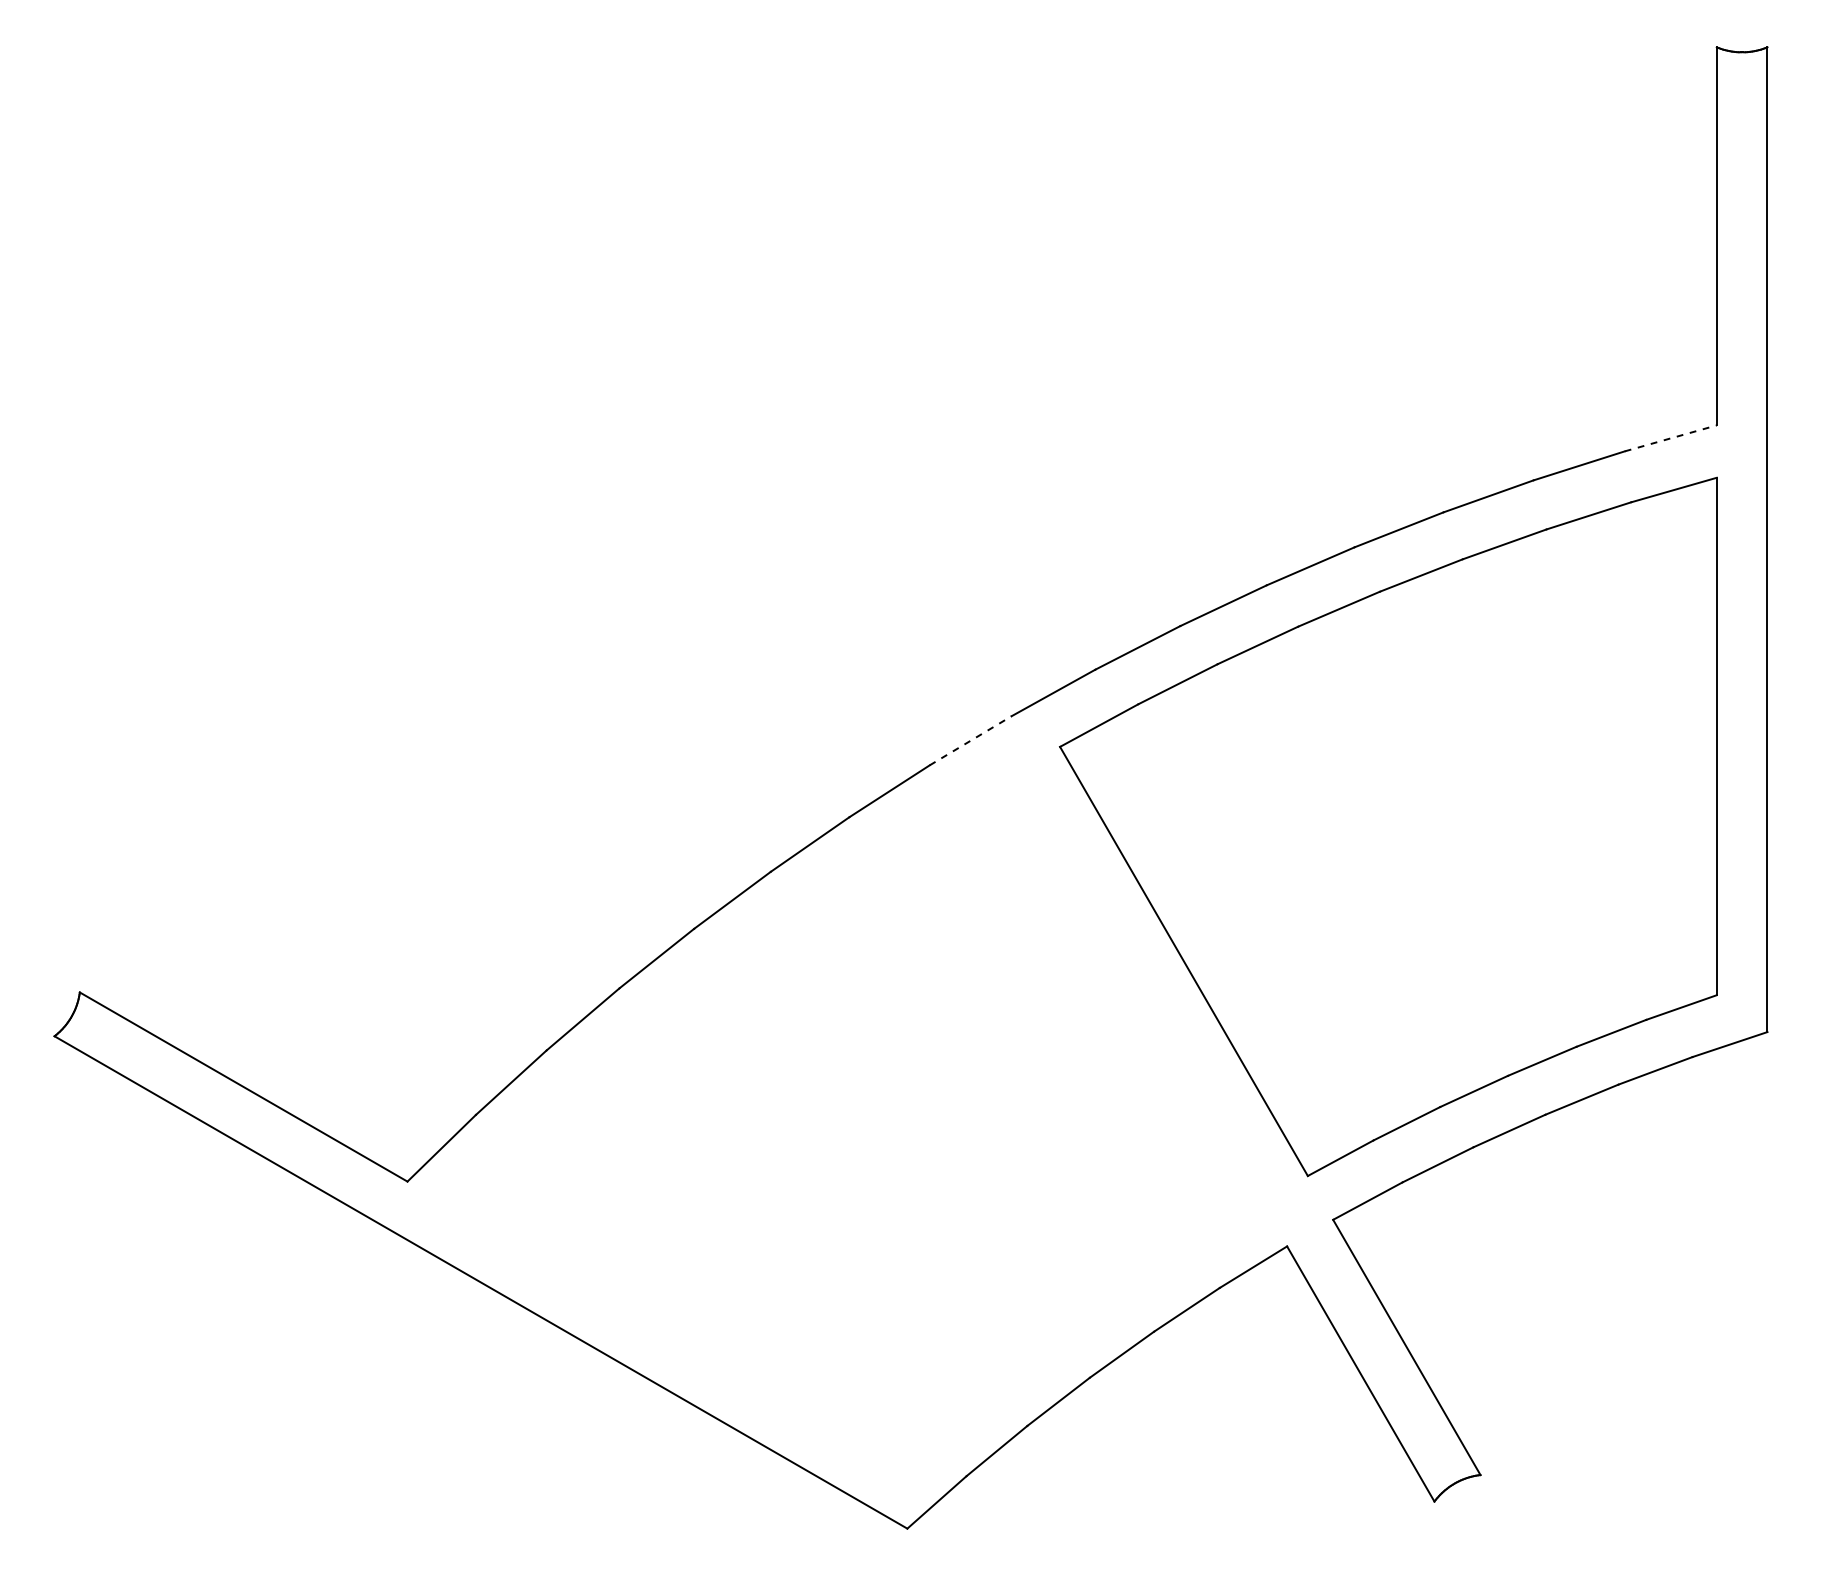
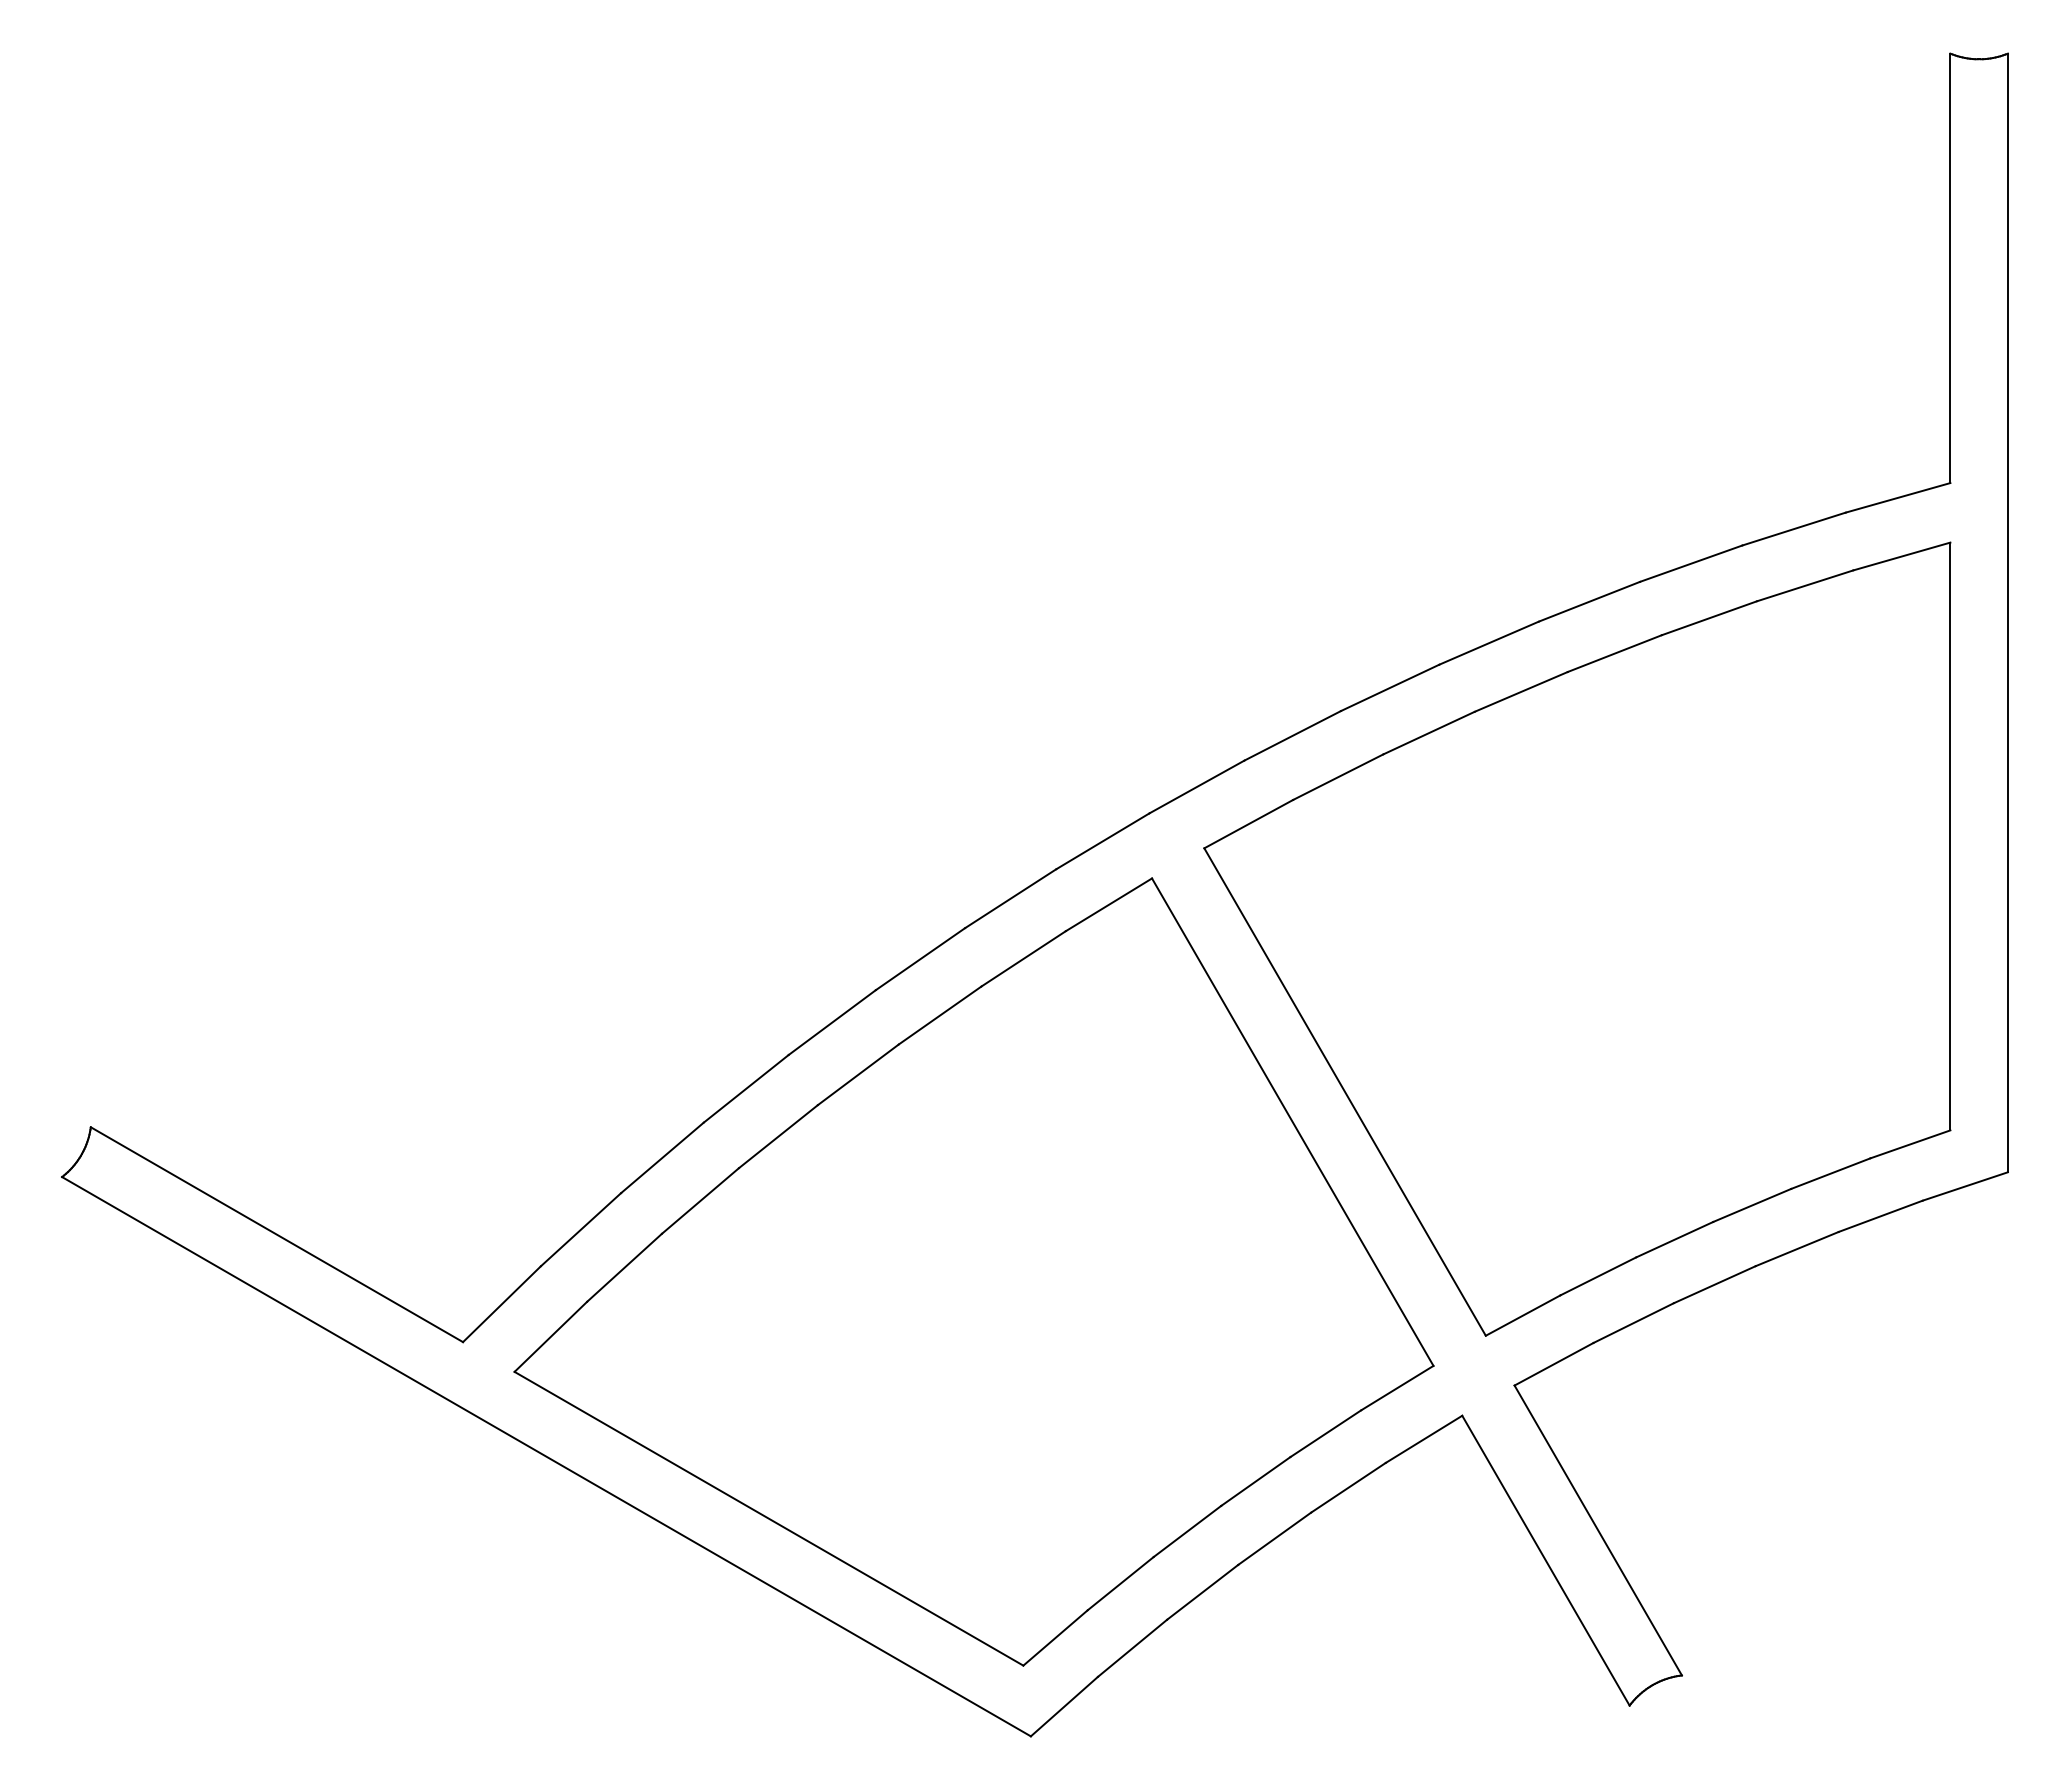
line: (1671, 438) -> (1898, 497), dashed -> solid
line: (971, 740) -> (1103, 841), dashed -> solid
part: (856, 1119) -> (973, 1271), added

